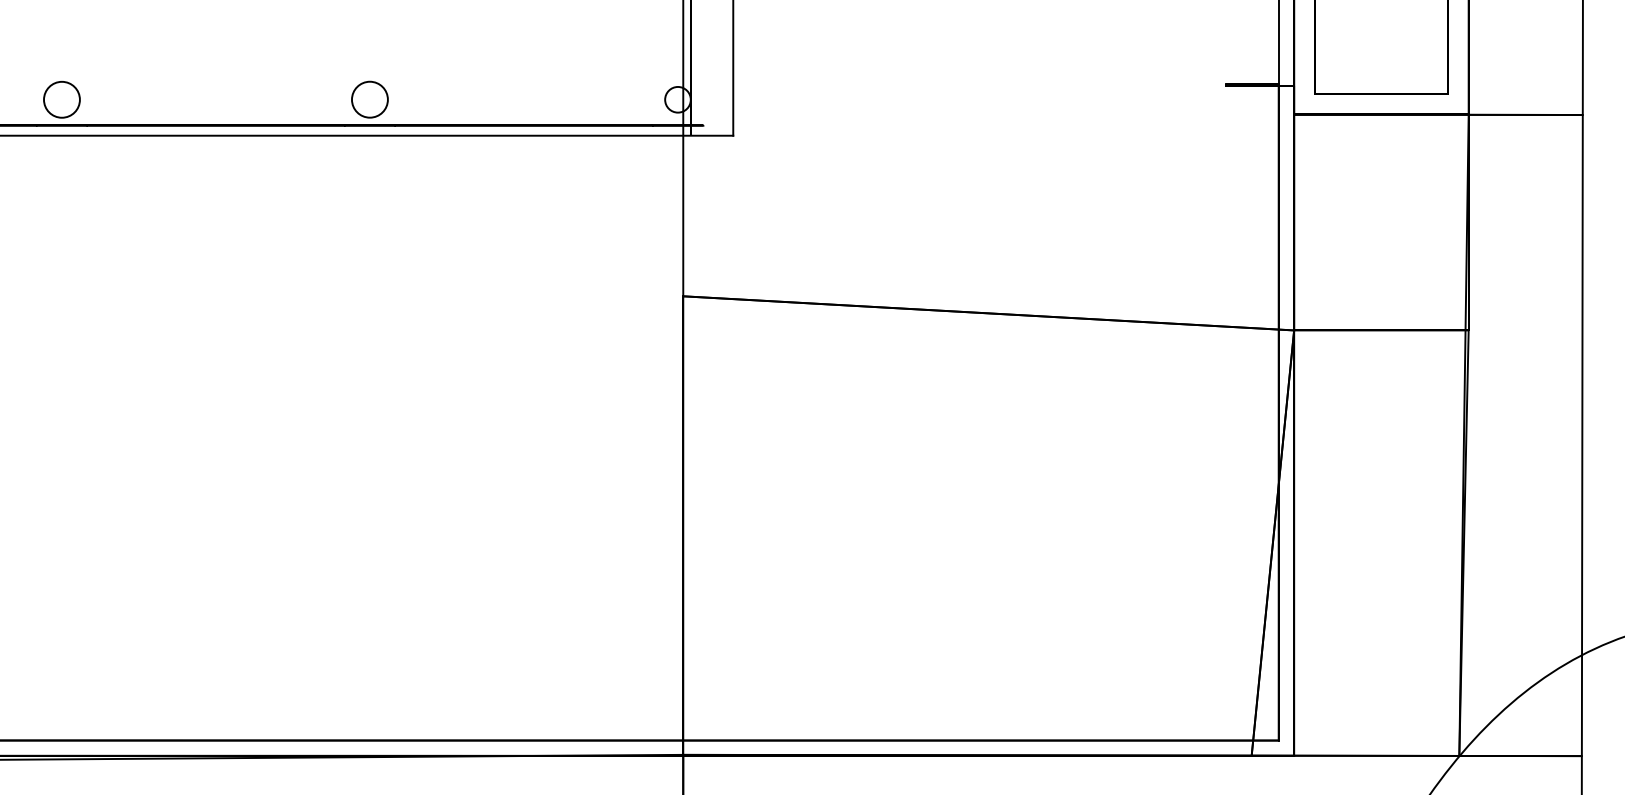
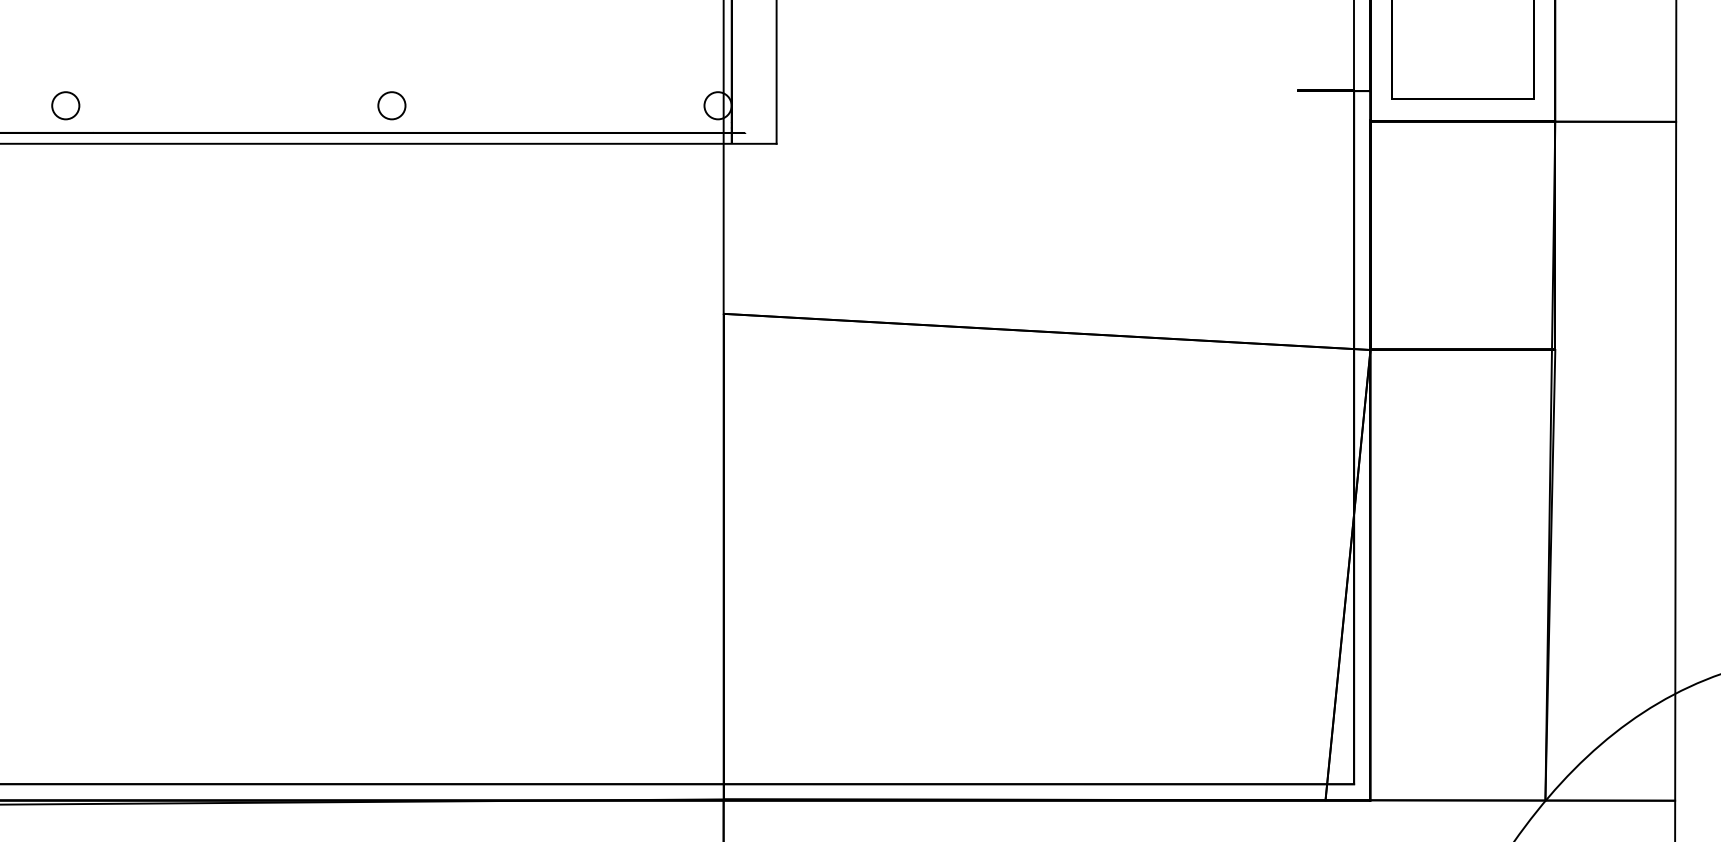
circle: (61, 99) -> (65, 105), size x0.71
circle: (369, 99) -> (391, 105), size x0.71

